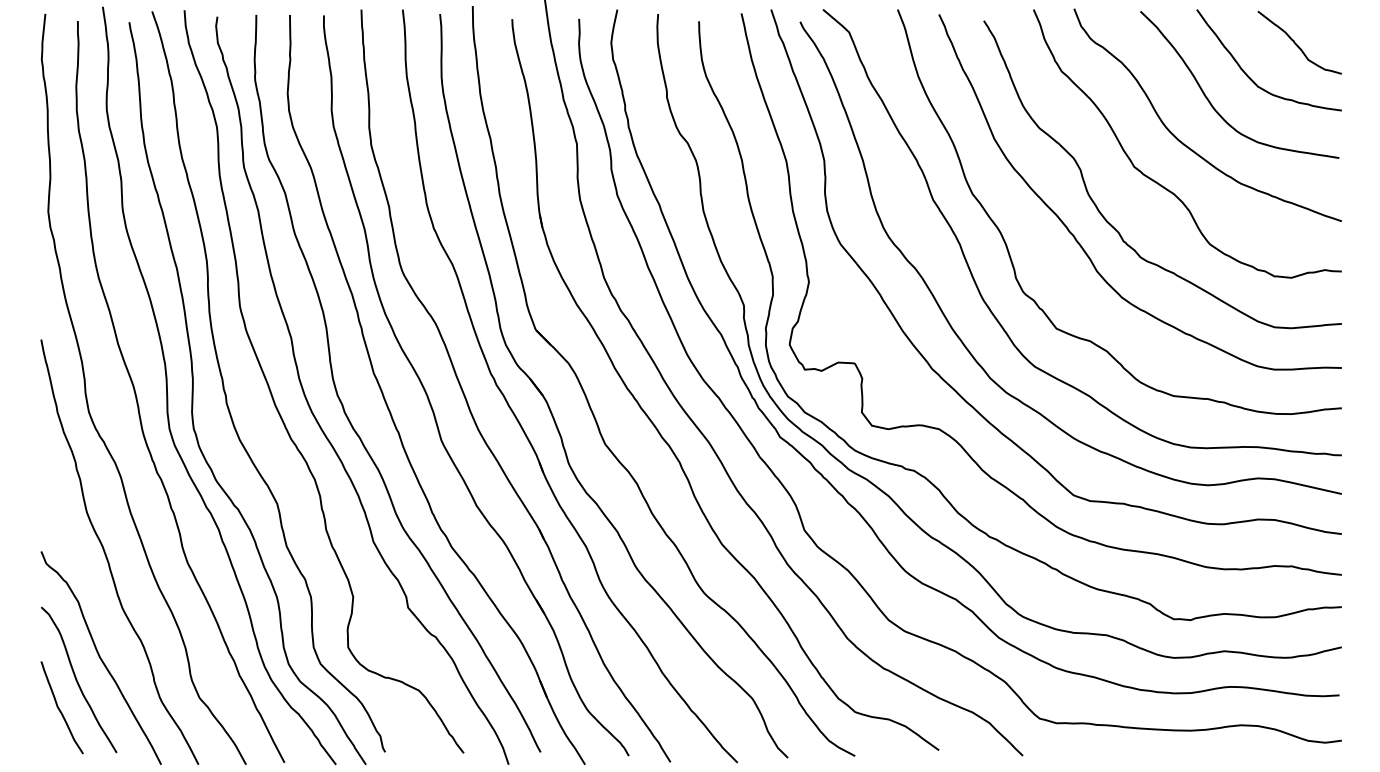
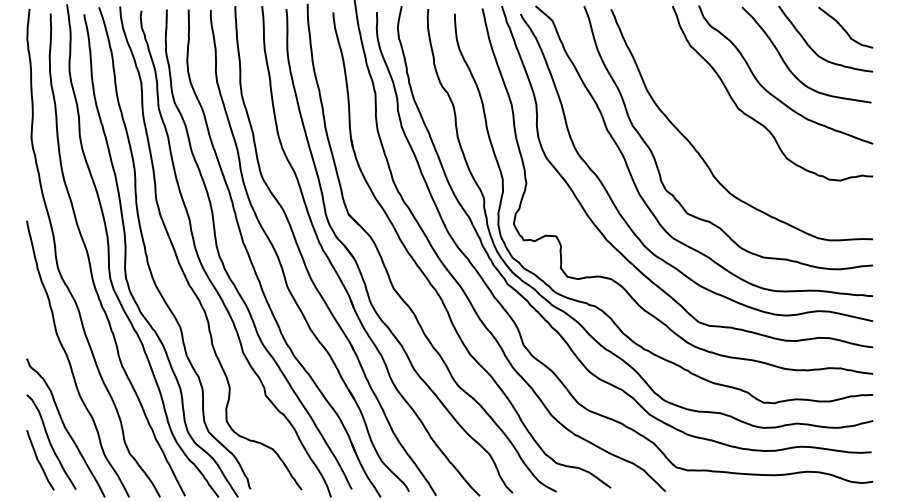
curve: (1111, 223) -> (723, 145), removed

